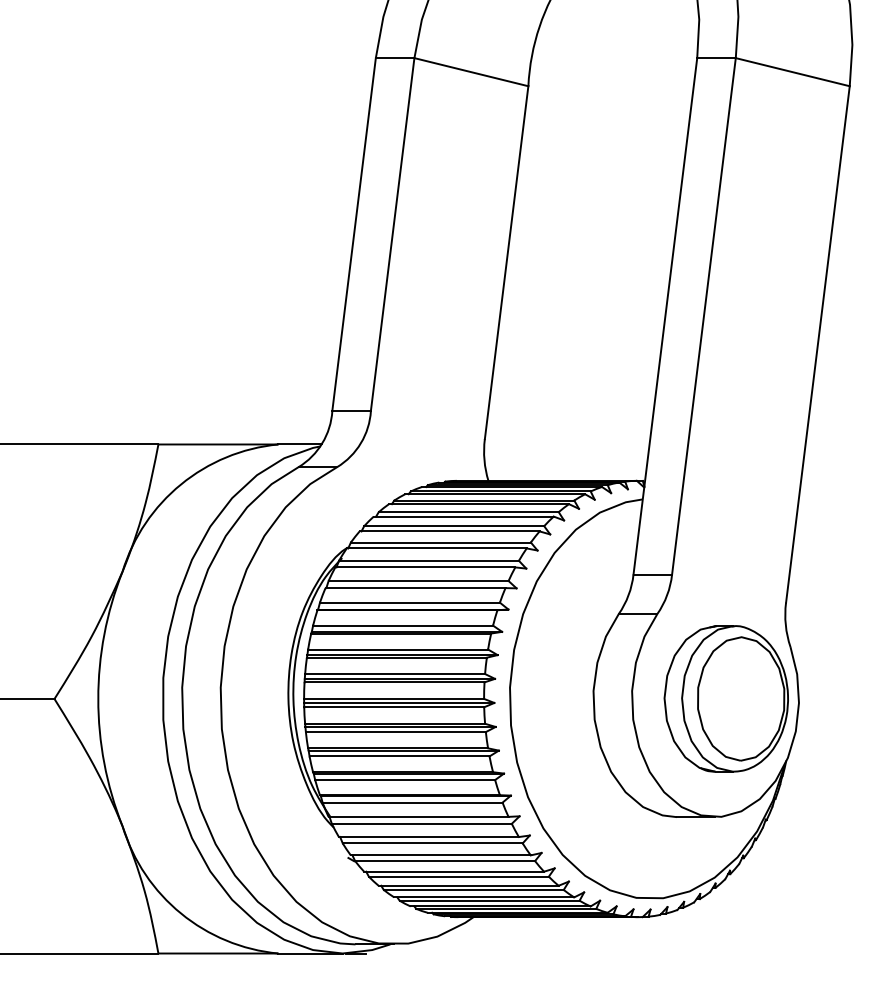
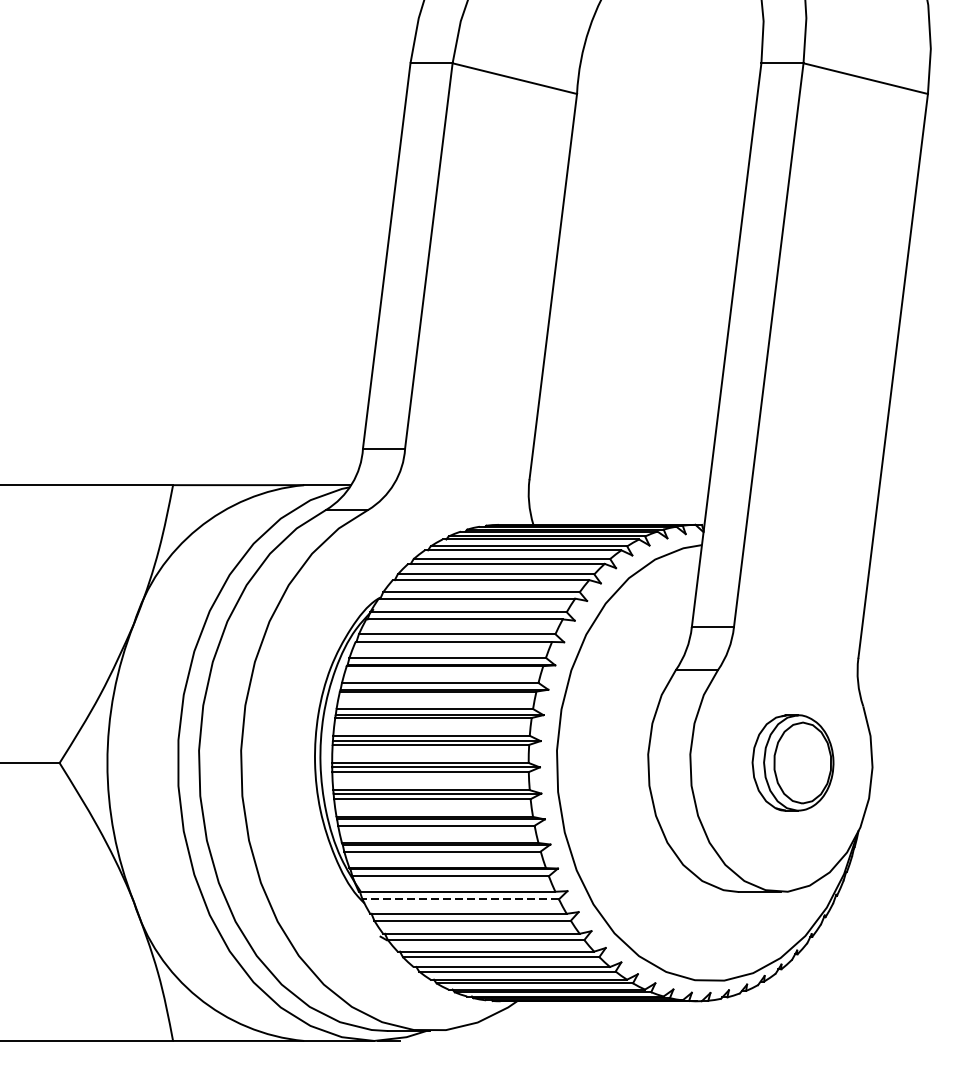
part: (725, 698) -> (792, 762), size x0.6
line: (421, 823) -> (460, 899), solid -> dashed

